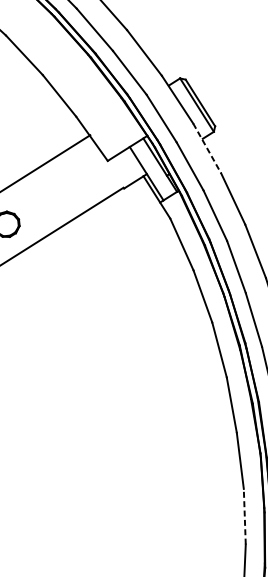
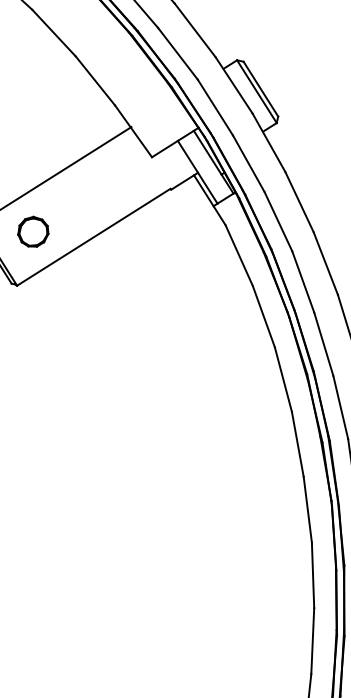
line: (206, 148) -> (268, 142), dashed -> solid
line: (245, 516) -> (313, 575), dashed -> solid

